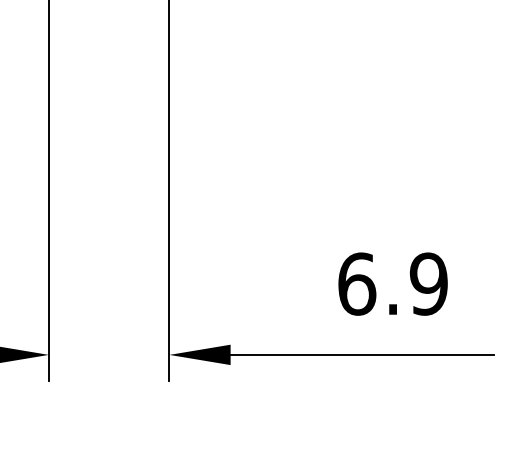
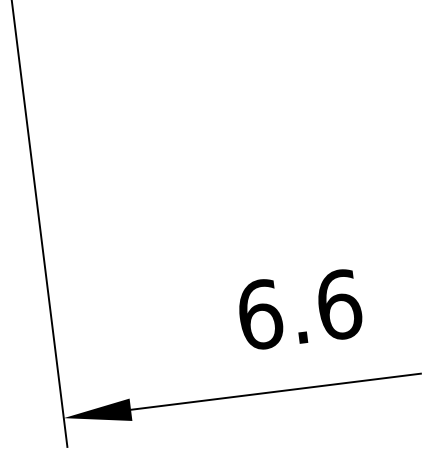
text: (428, 283) -> (338, 304), 6.9 -> 6.6

